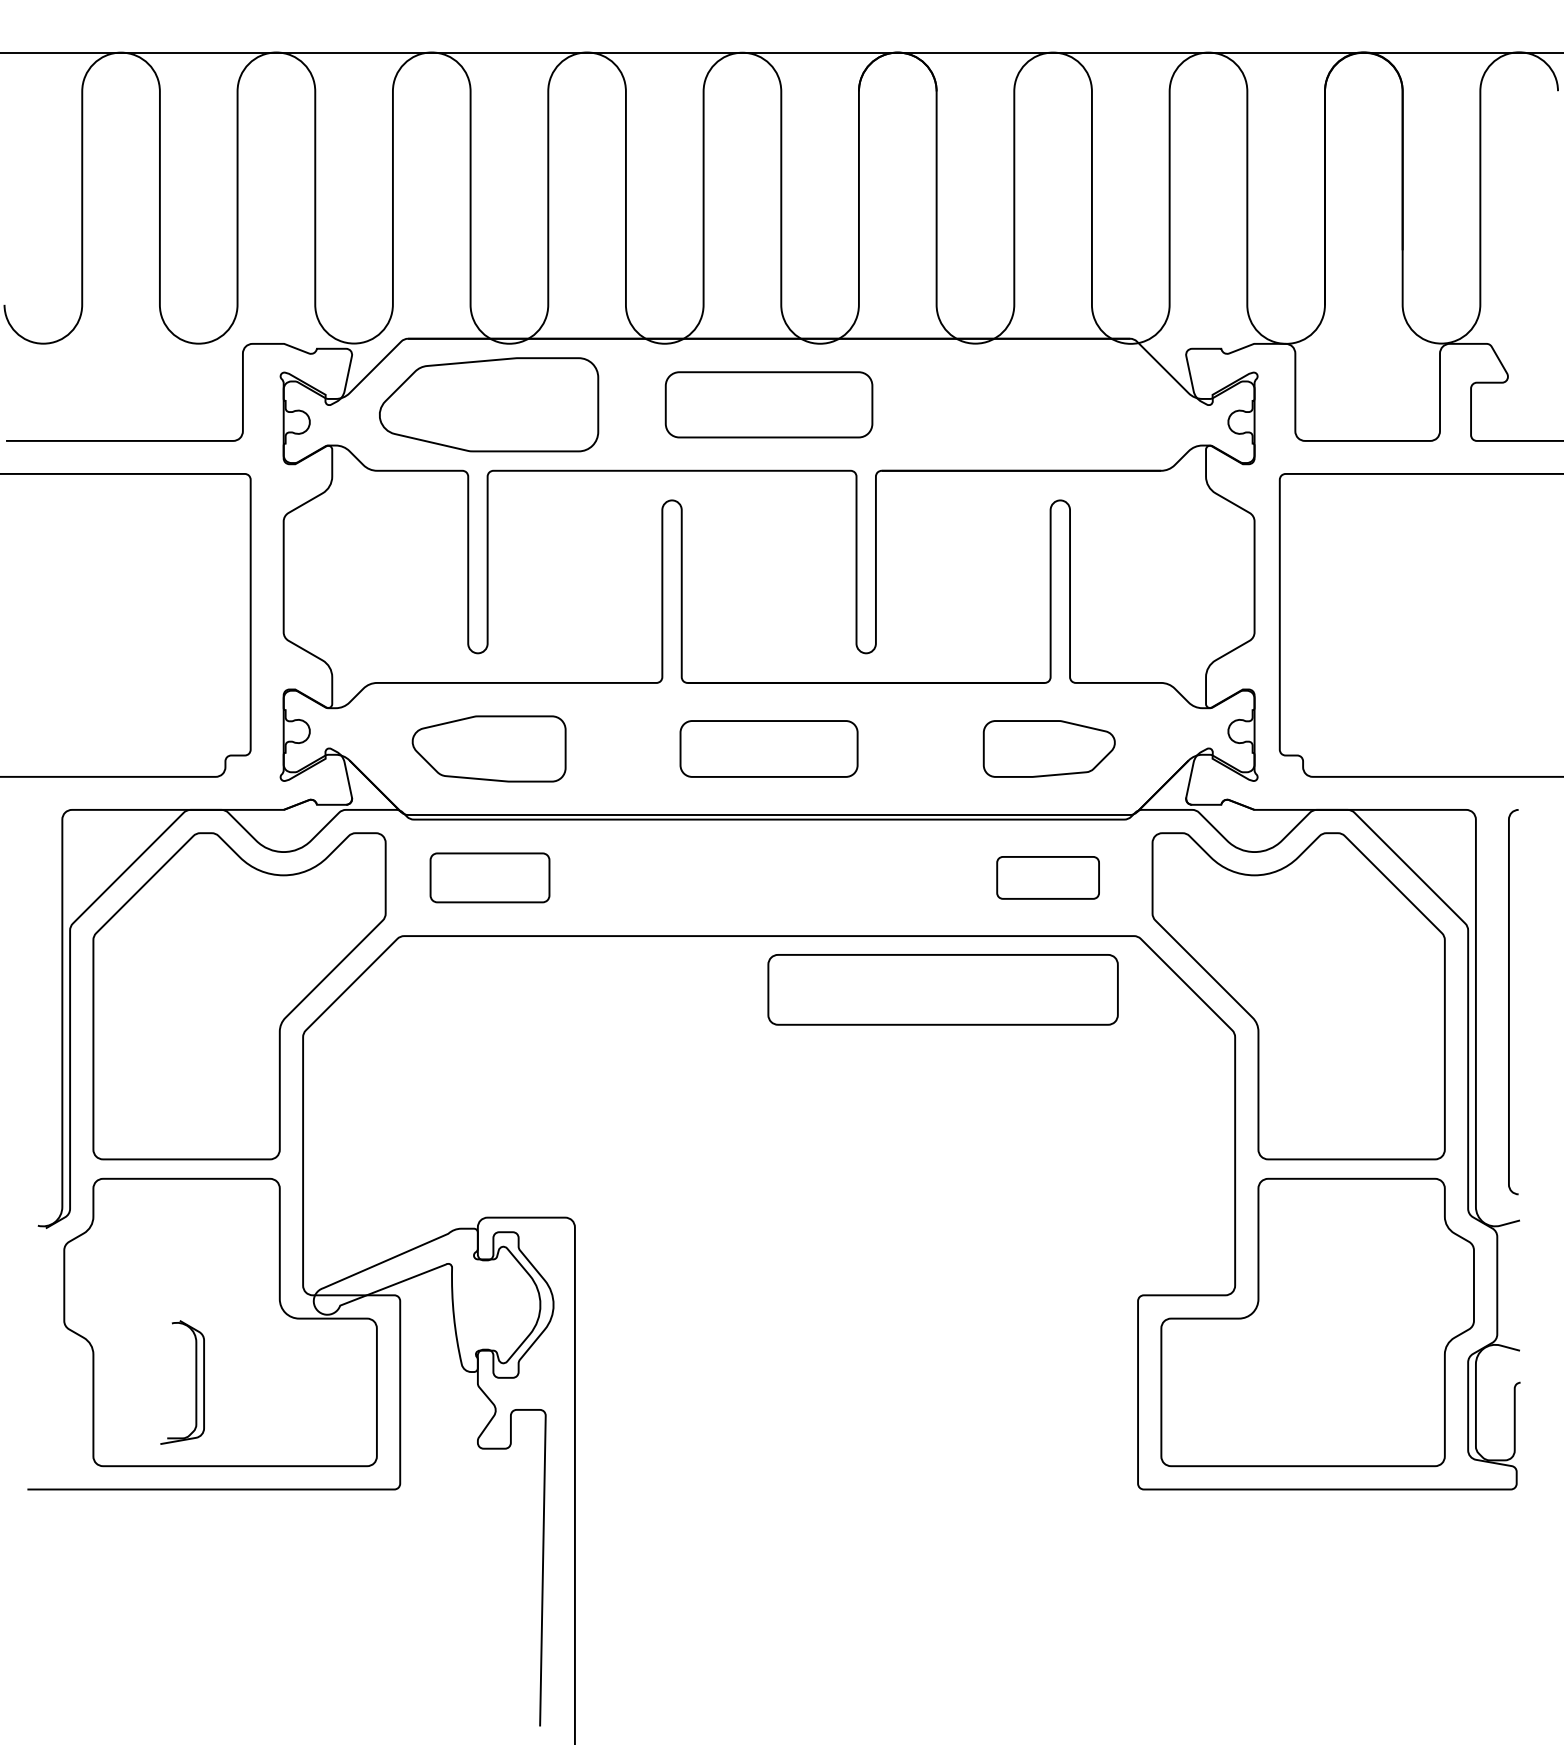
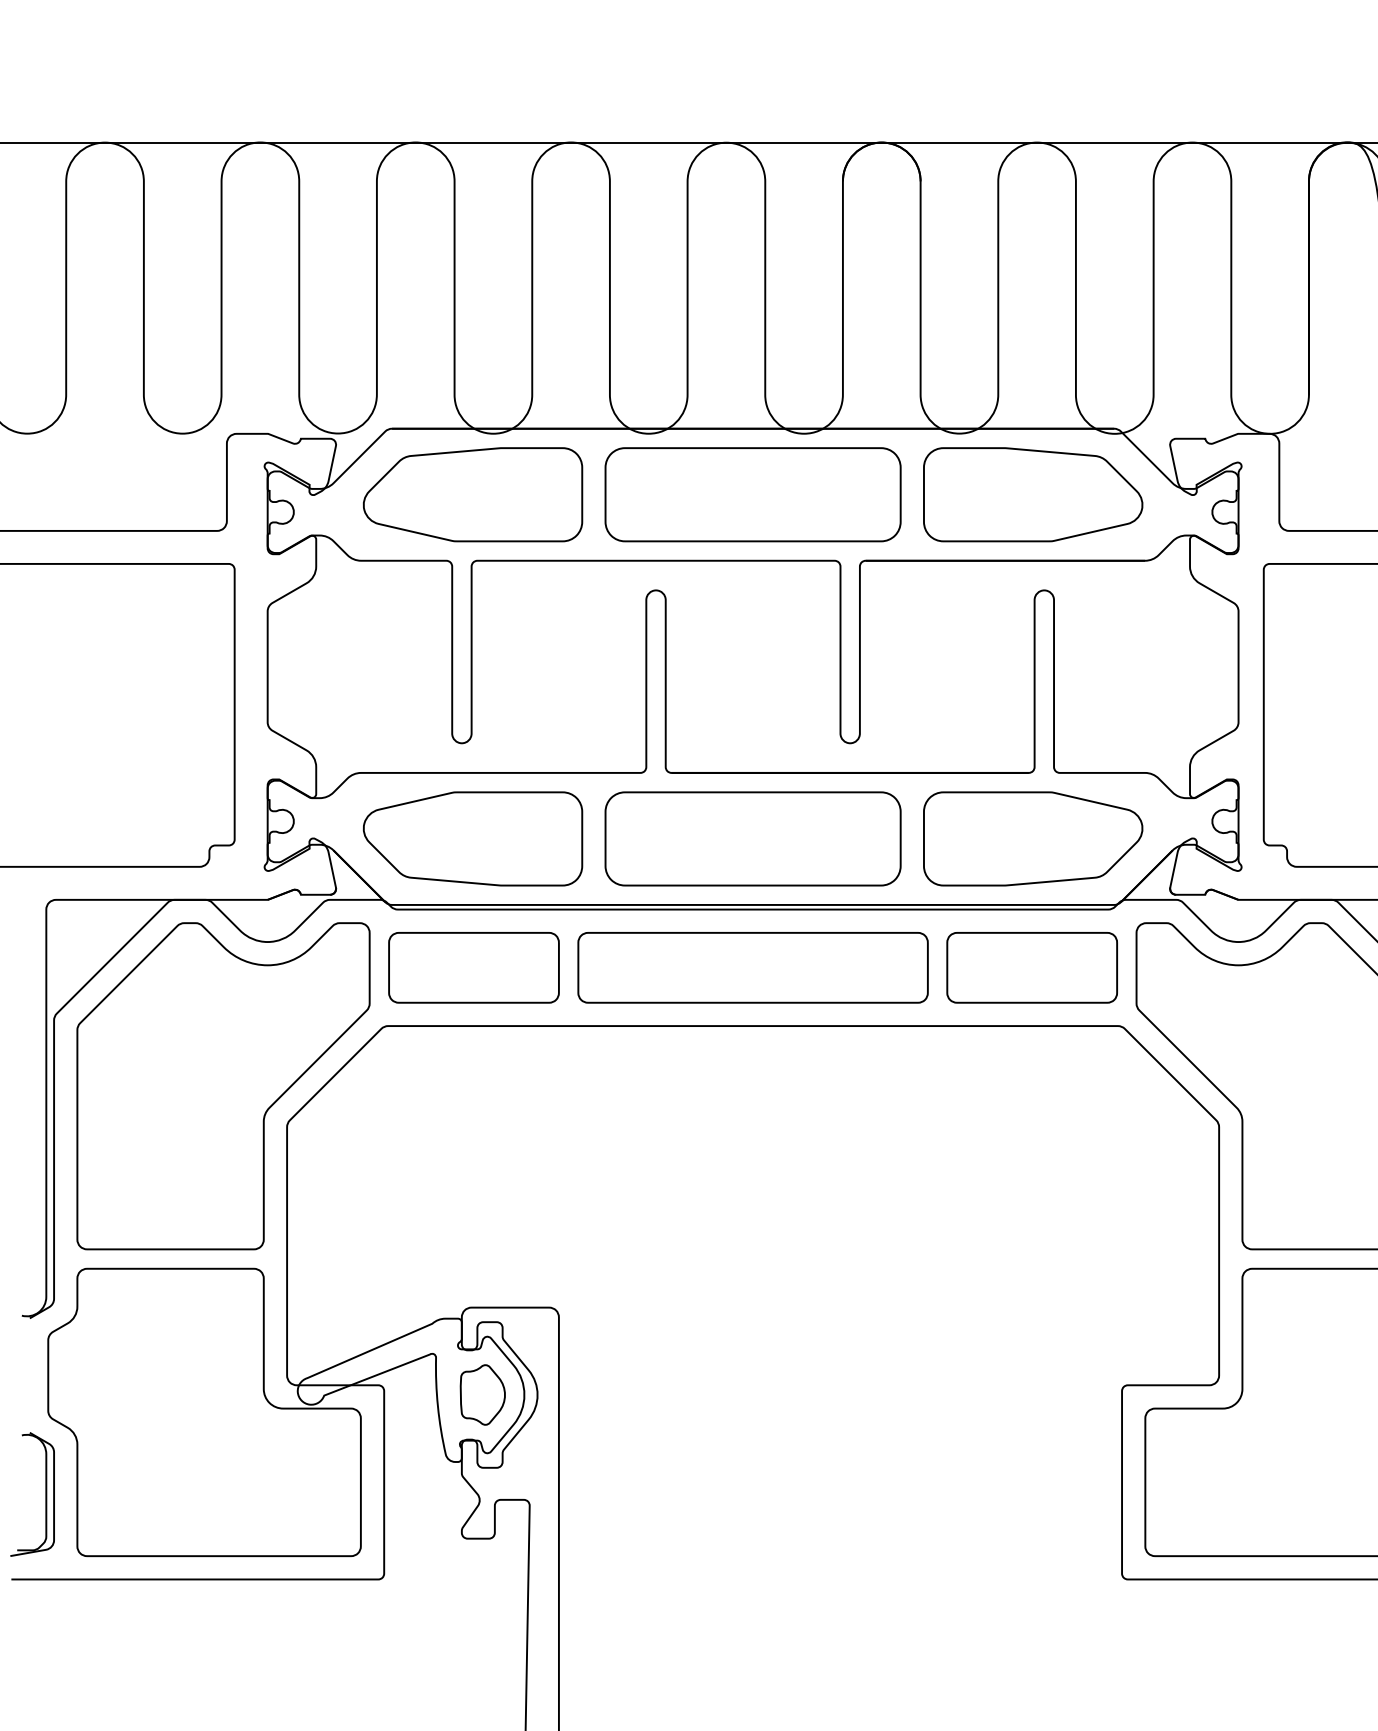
part: (768, 404) -> (752, 494), size x1.43
part: (1049, 404) -> (1033, 494), added
part: (489, 748) -> (473, 838), size x1.43
part: (768, 748) -> (752, 838), size x1.67
part: (1049, 748) -> (1033, 838), size x1.67
part: (489, 877) -> (473, 967), size x1.43
part: (1047, 877) -> (1031, 967), size x1.67
part: (942, 989) -> (752, 967), moved
part: (498, 1304) -> (482, 1394), added
part: (195, 1382) -> (45, 1494), moved

